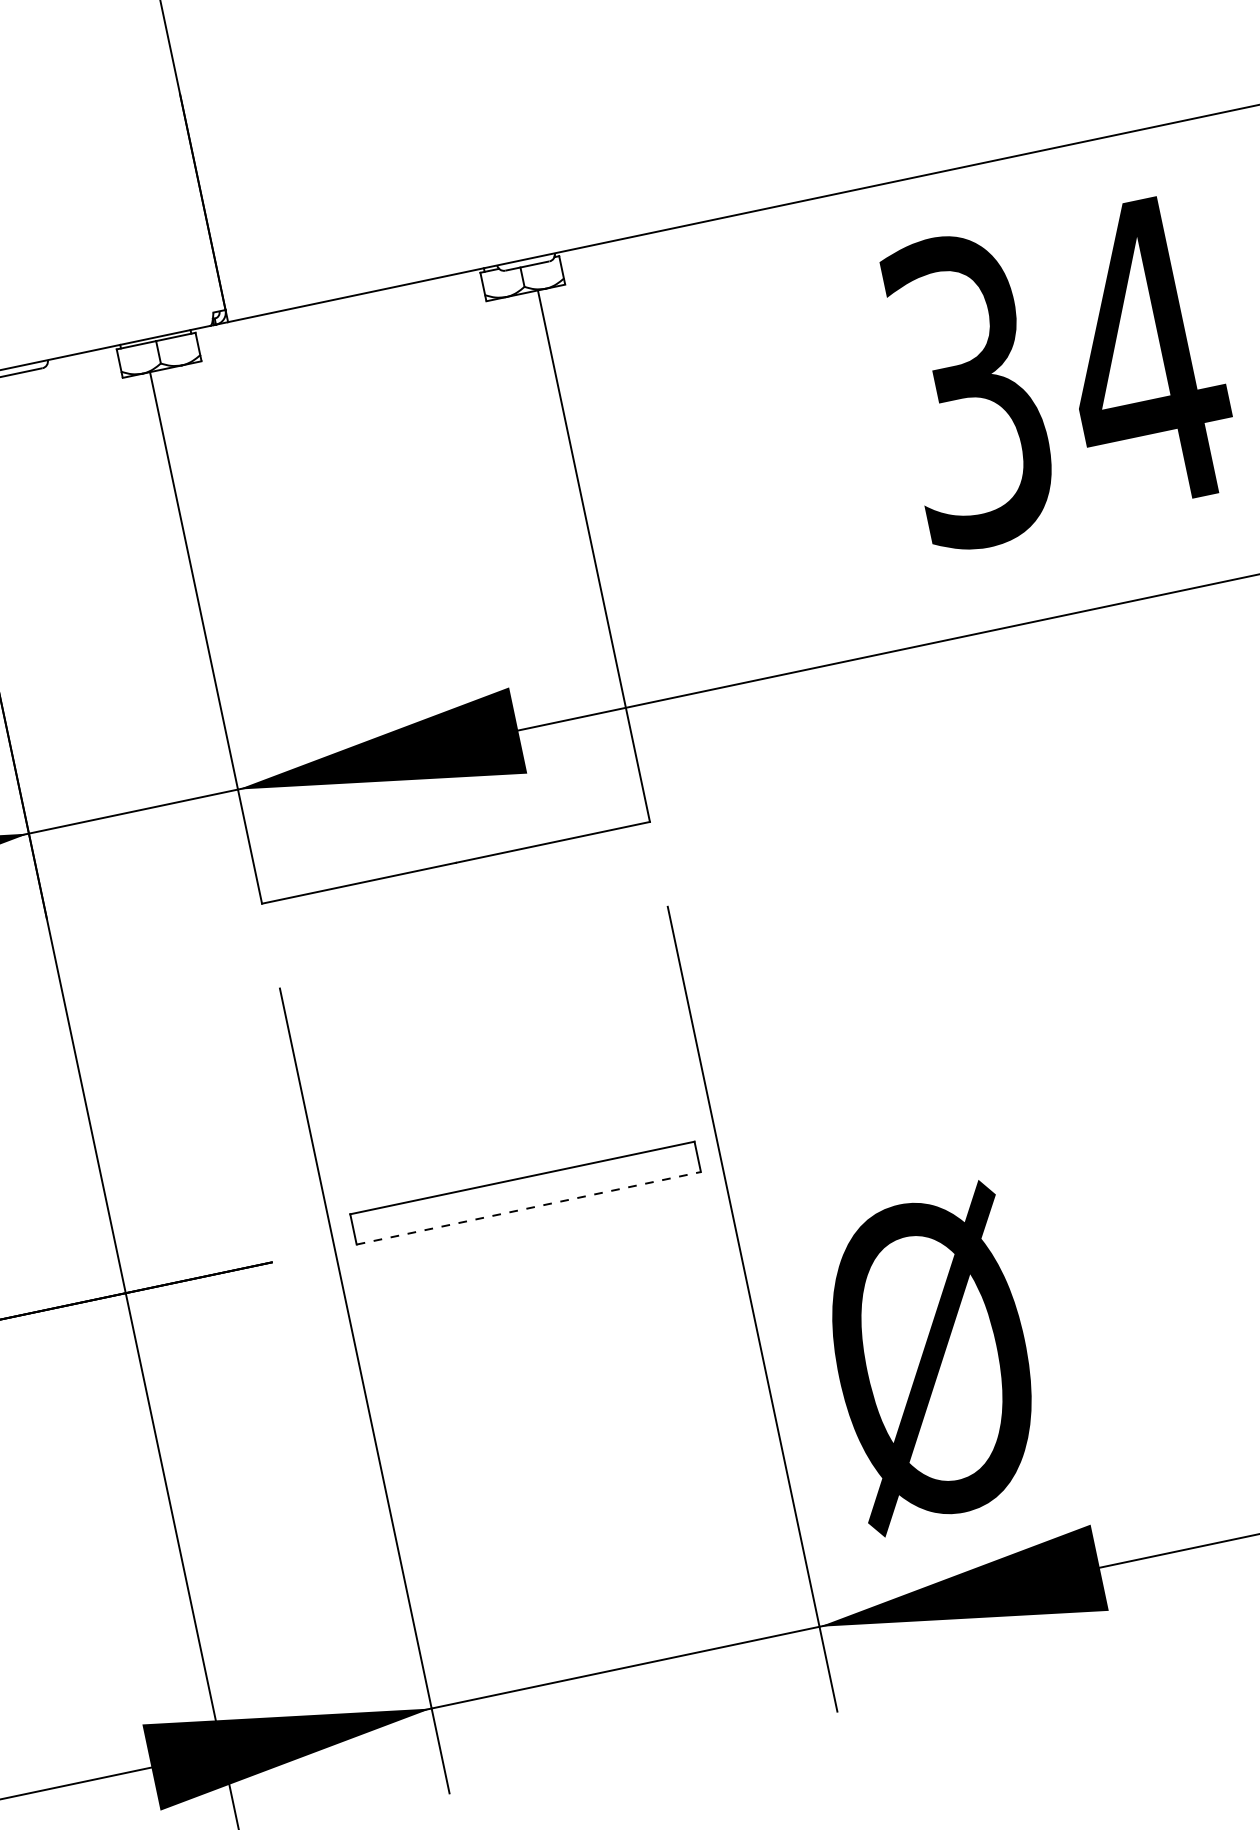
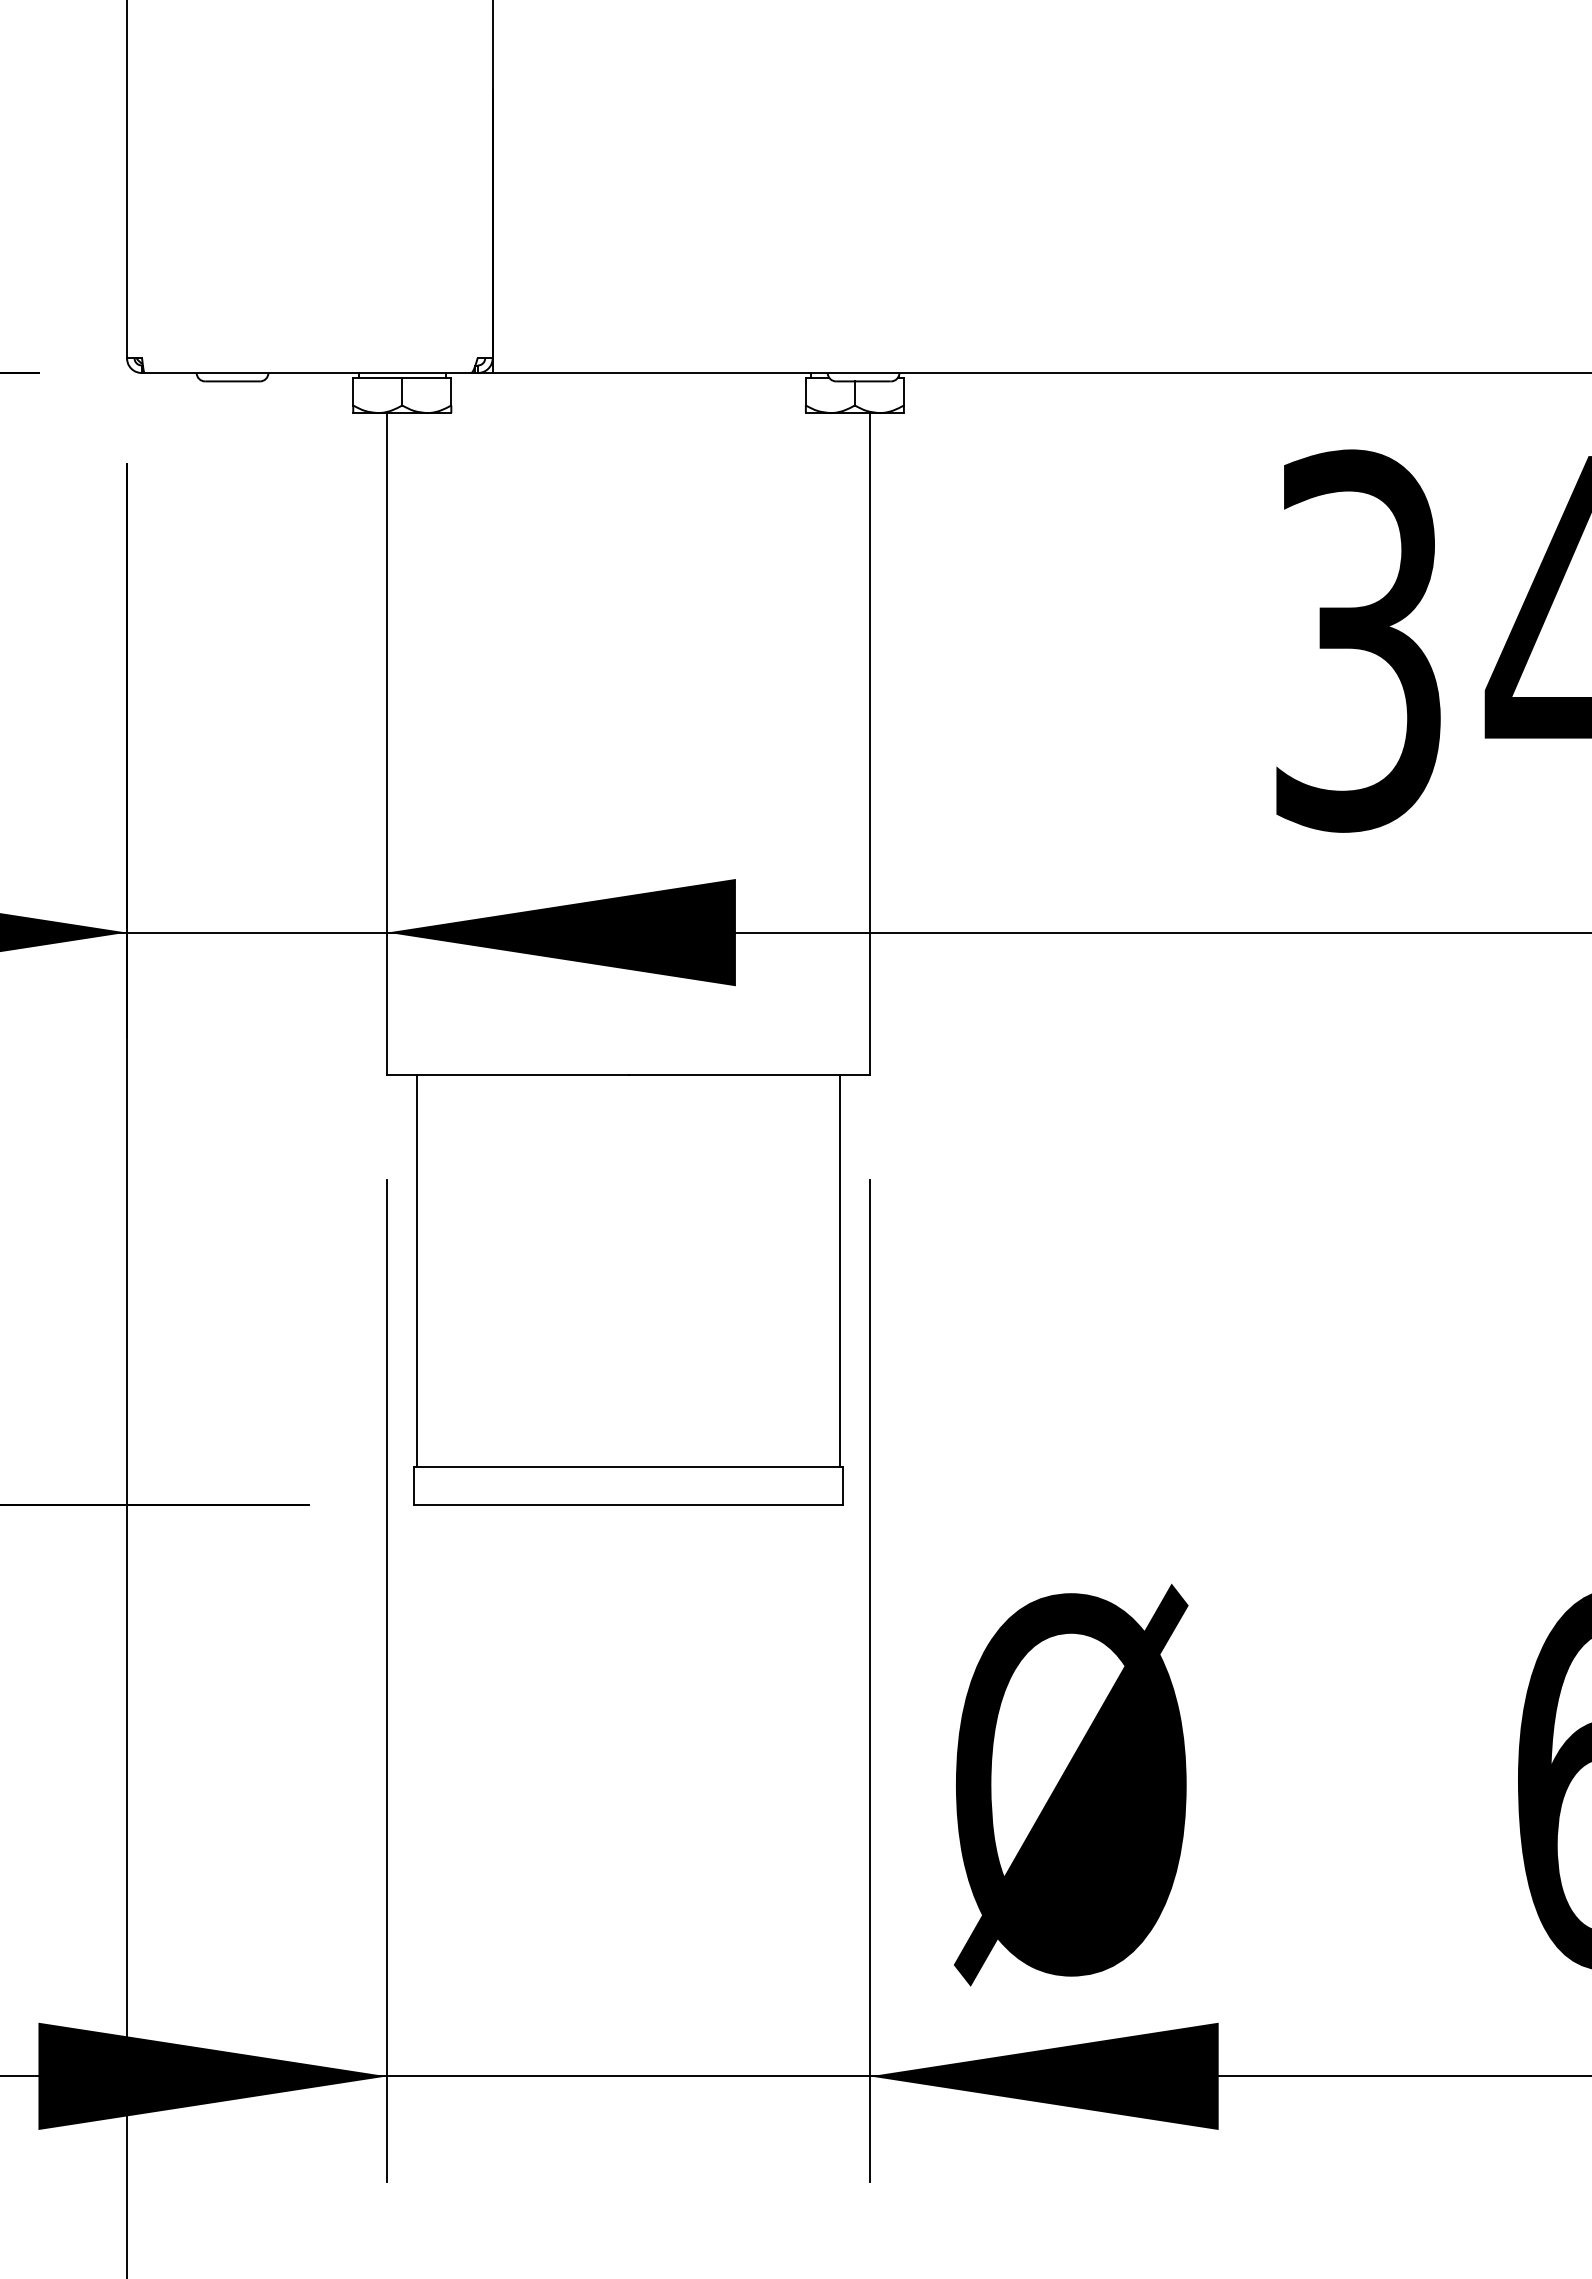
line: (658, 984) -> (839, 1270), added
line: (319, 1055) -> (417, 1270), added
line: (529, 1208) -> (629, 1504), dashed -> solid

